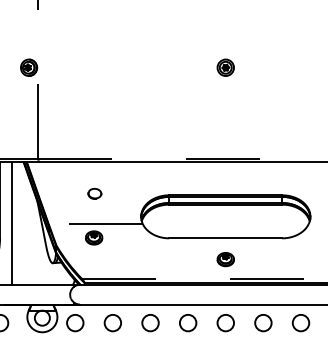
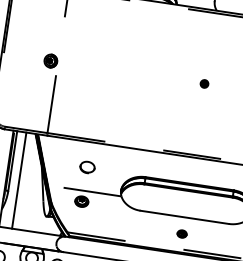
part: (225, 67) -> (204, 83), size x0.6
part: (94, 193) -> (87, 166), size x1.4
part: (225, 259) -> (181, 233), size x0.7

